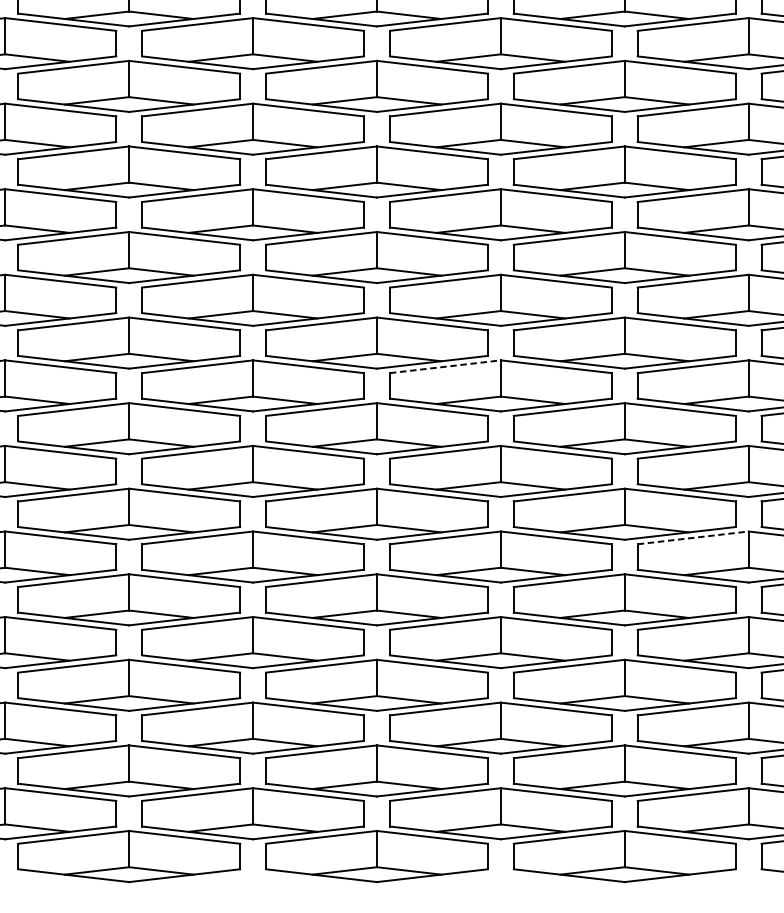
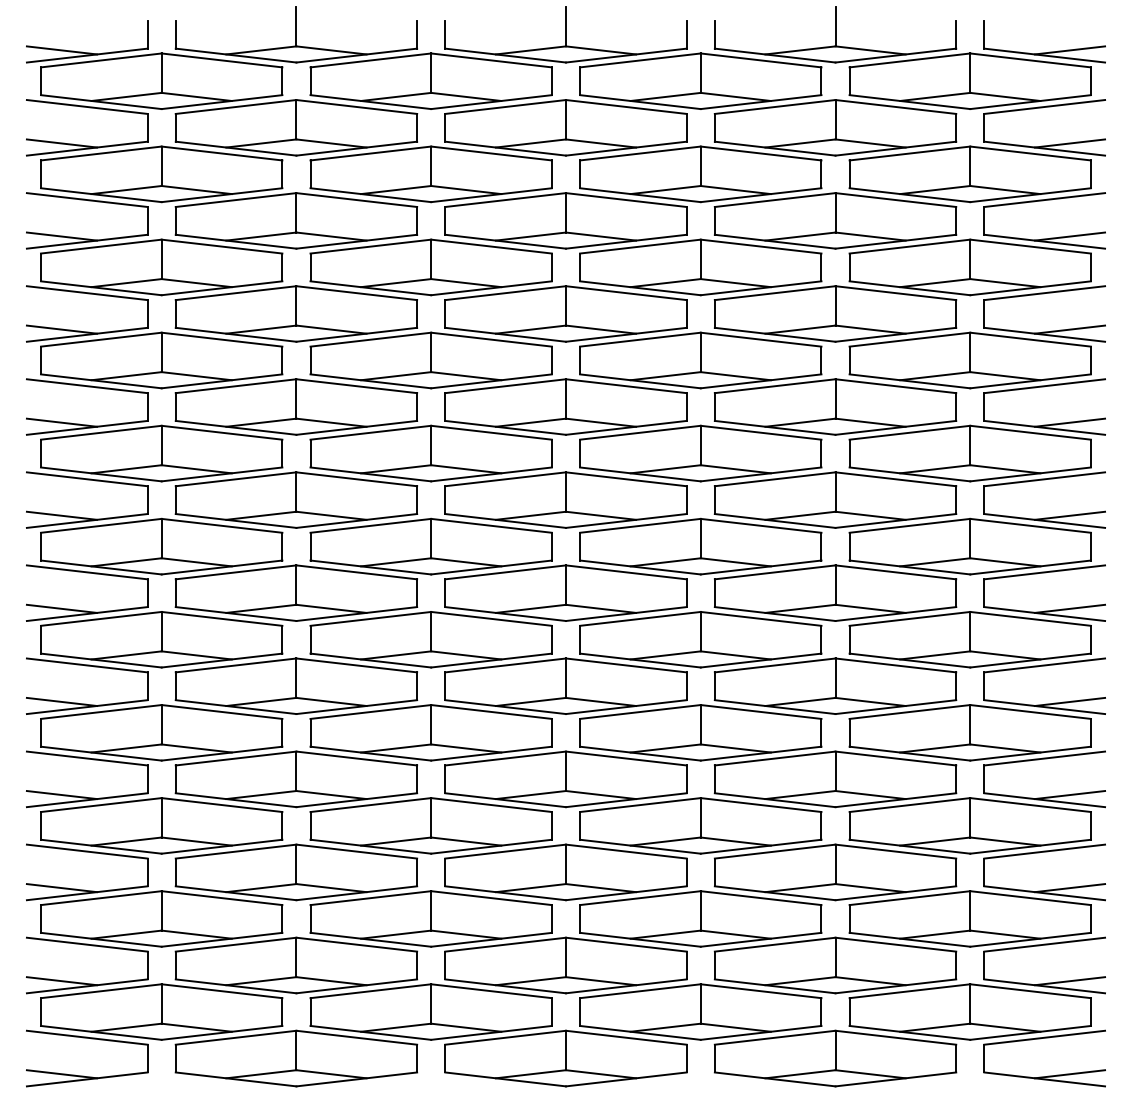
line: (445, 366) -> (640, 525), dashed -> solid
line: (692, 537) -> (909, 711), dashed -> solid

